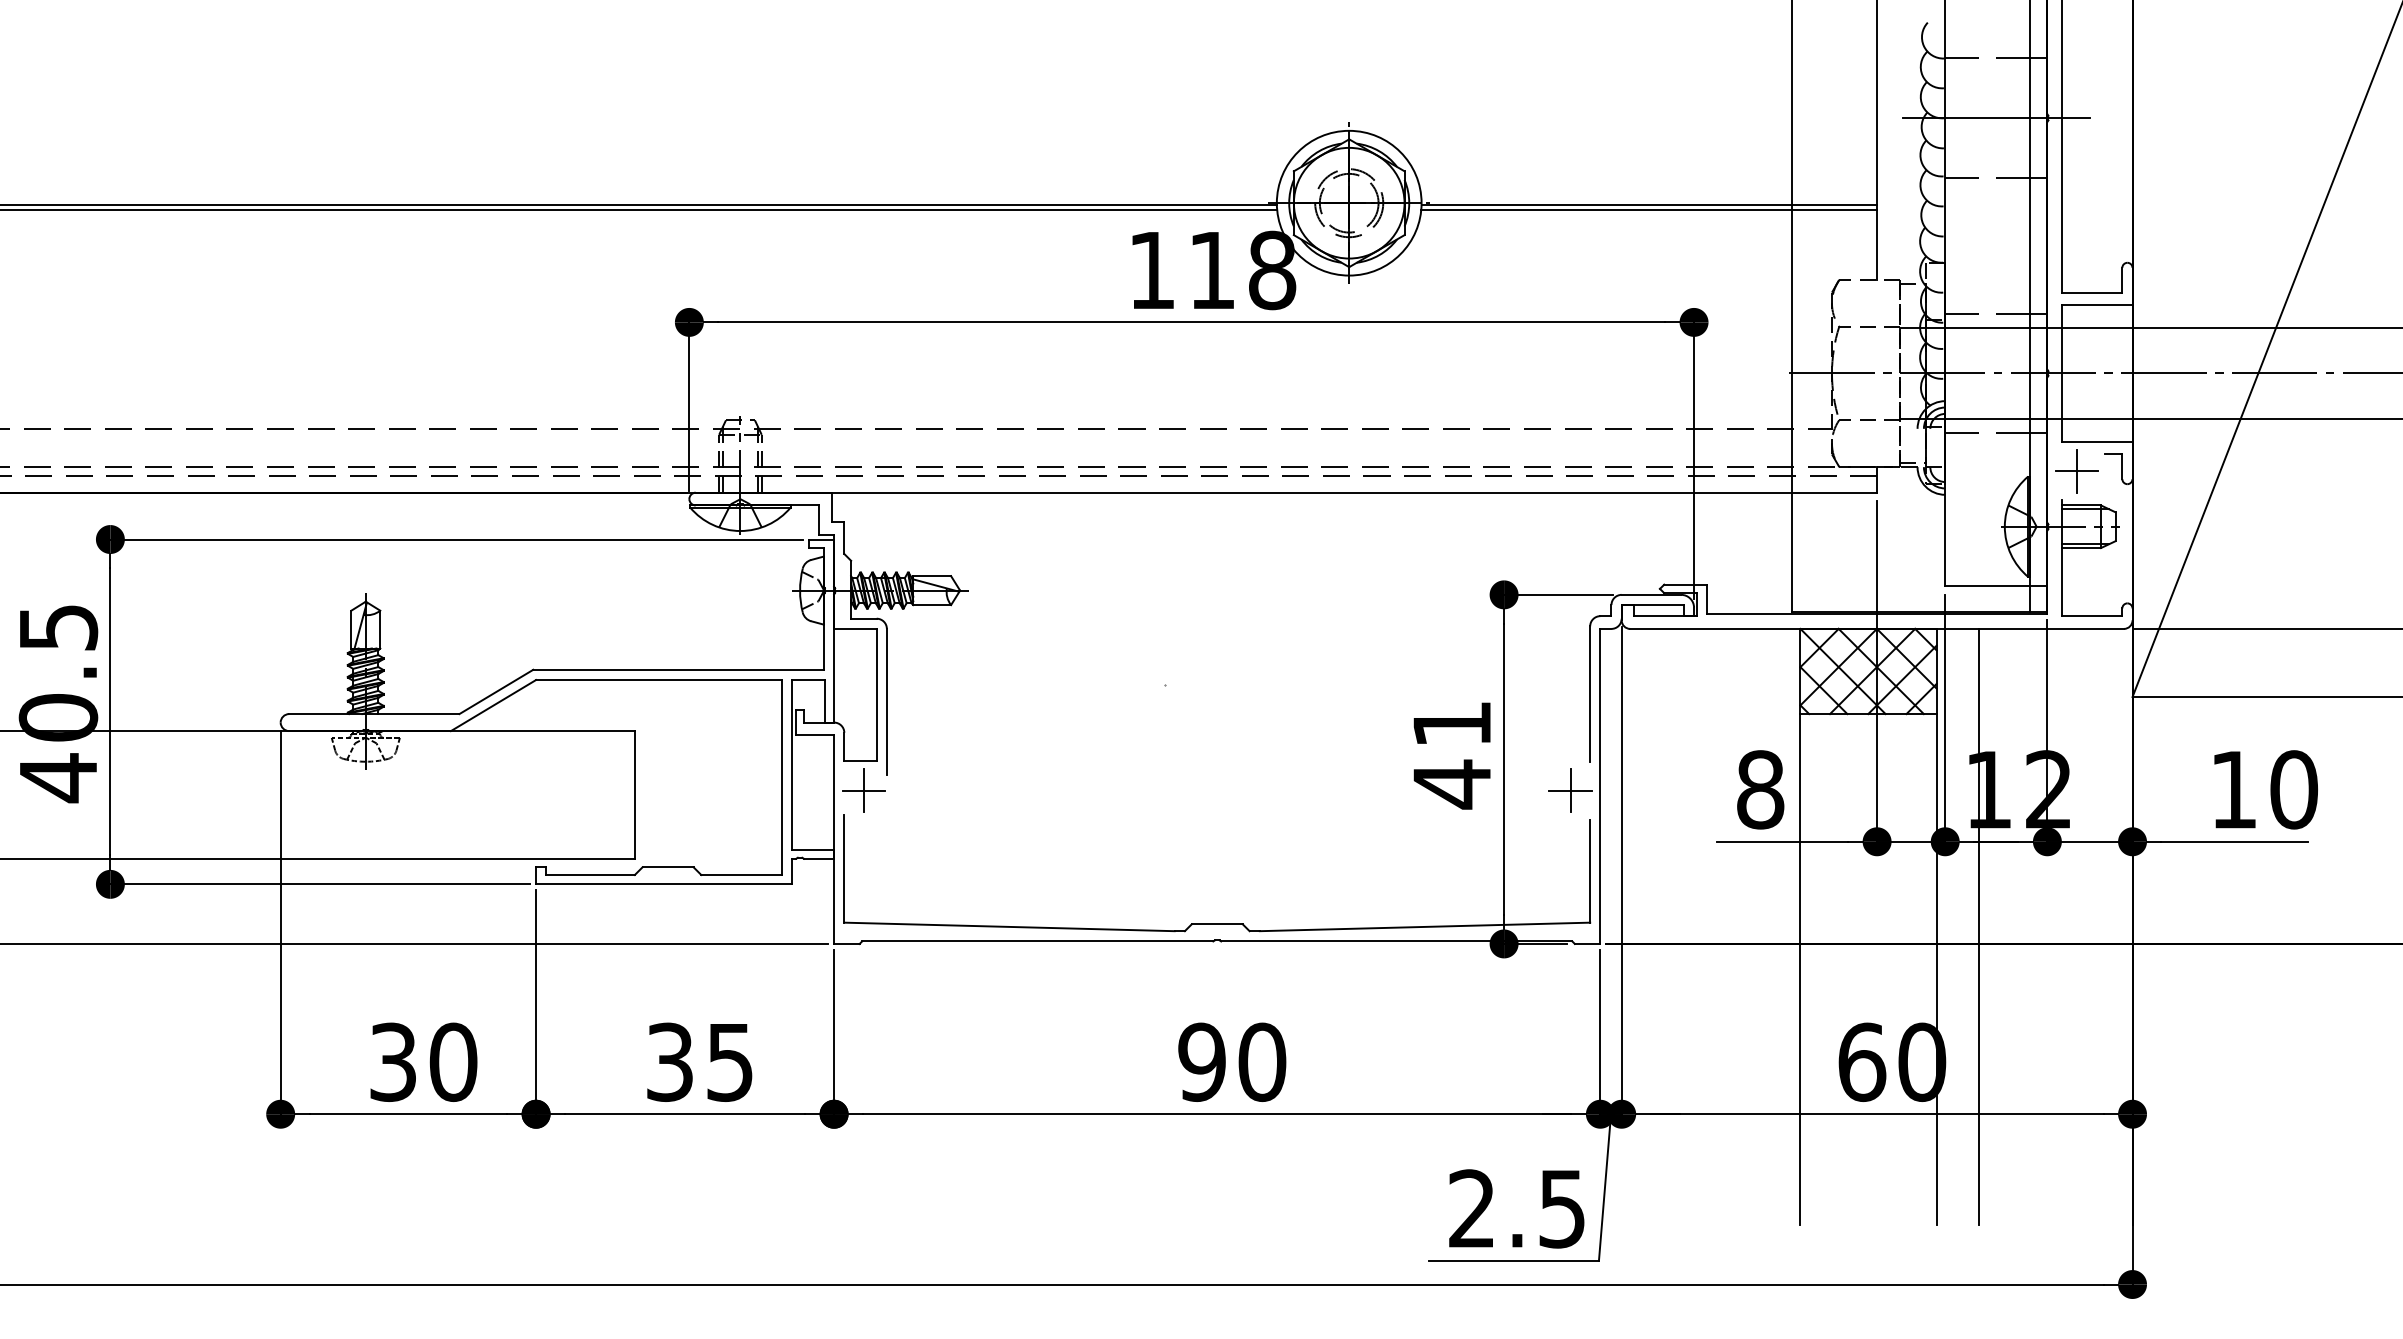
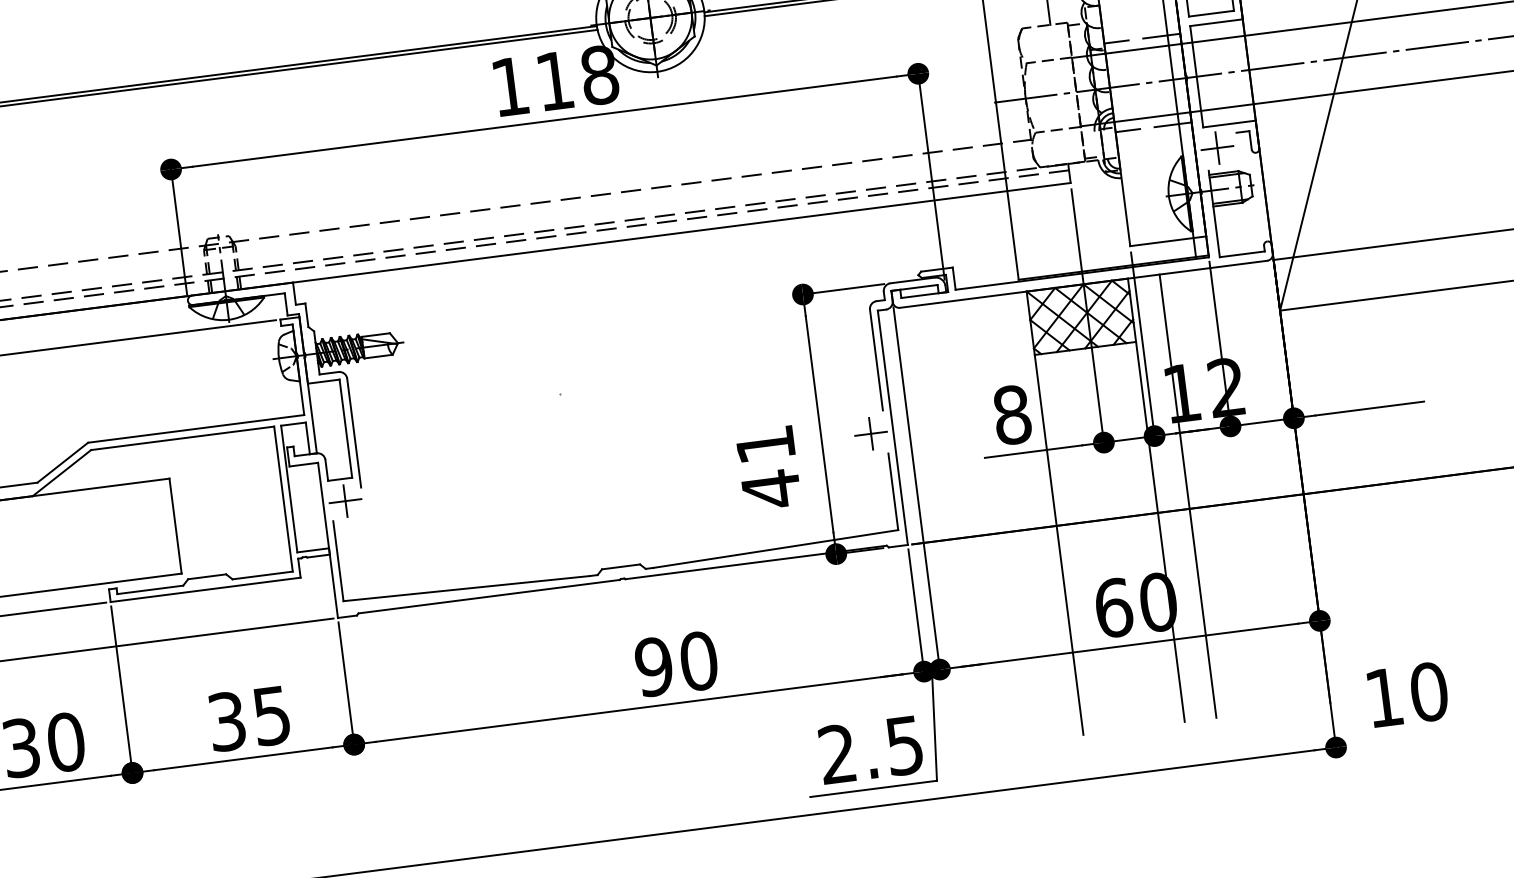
text: (1451, 755) -> (768, 468), moved
text: (2265, 789) -> (1407, 694), moved
text: (1232, 1061) -> (676, 663), moved

